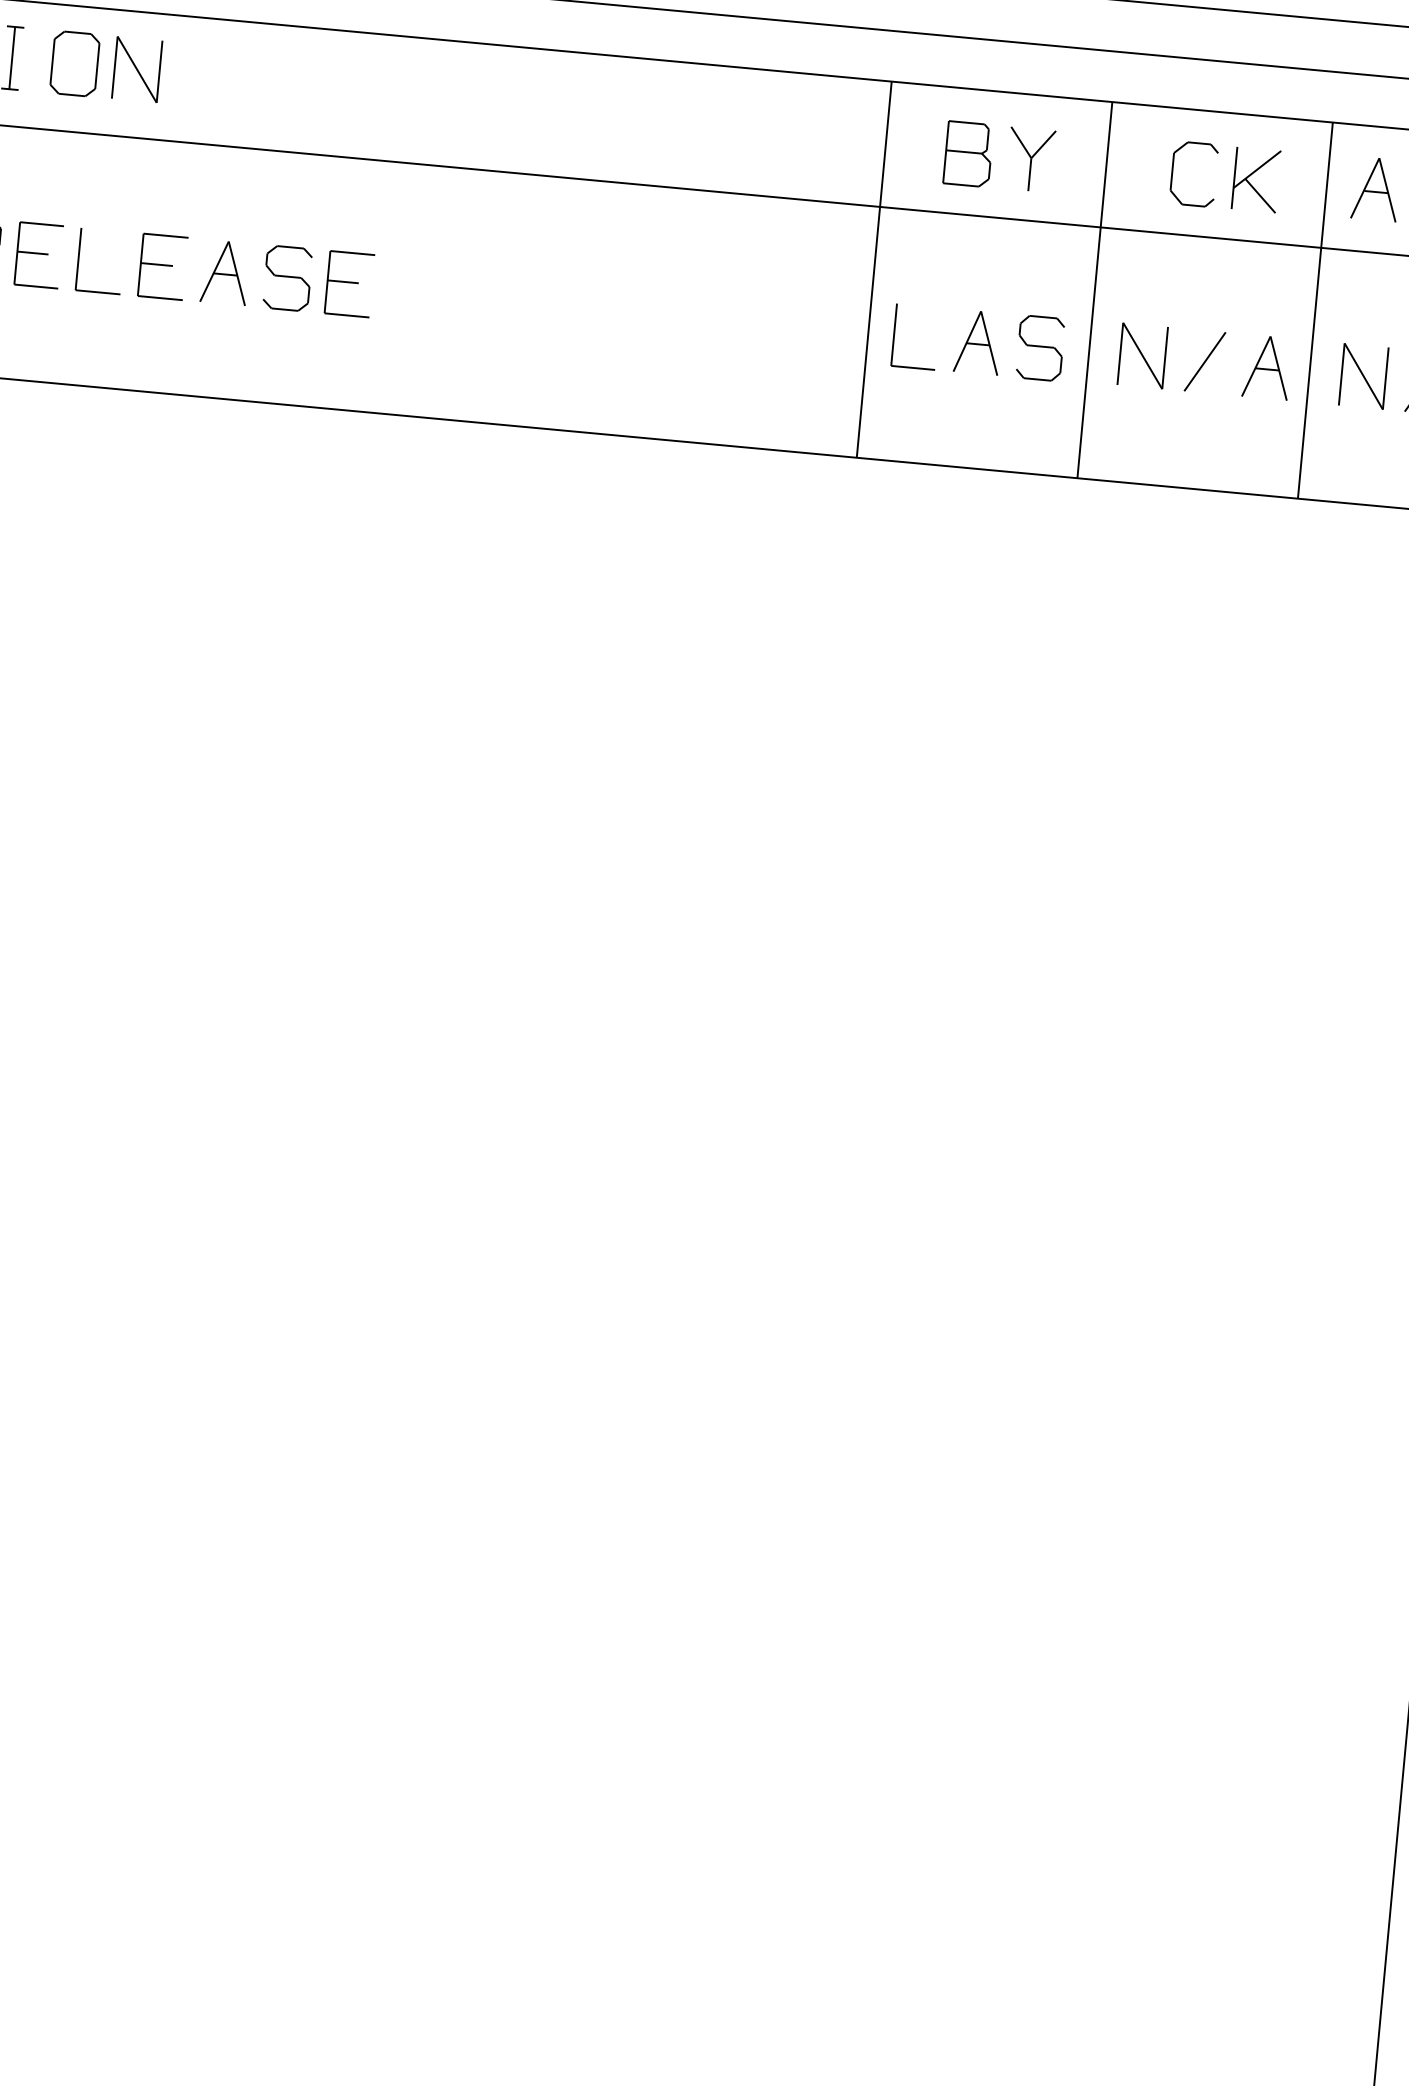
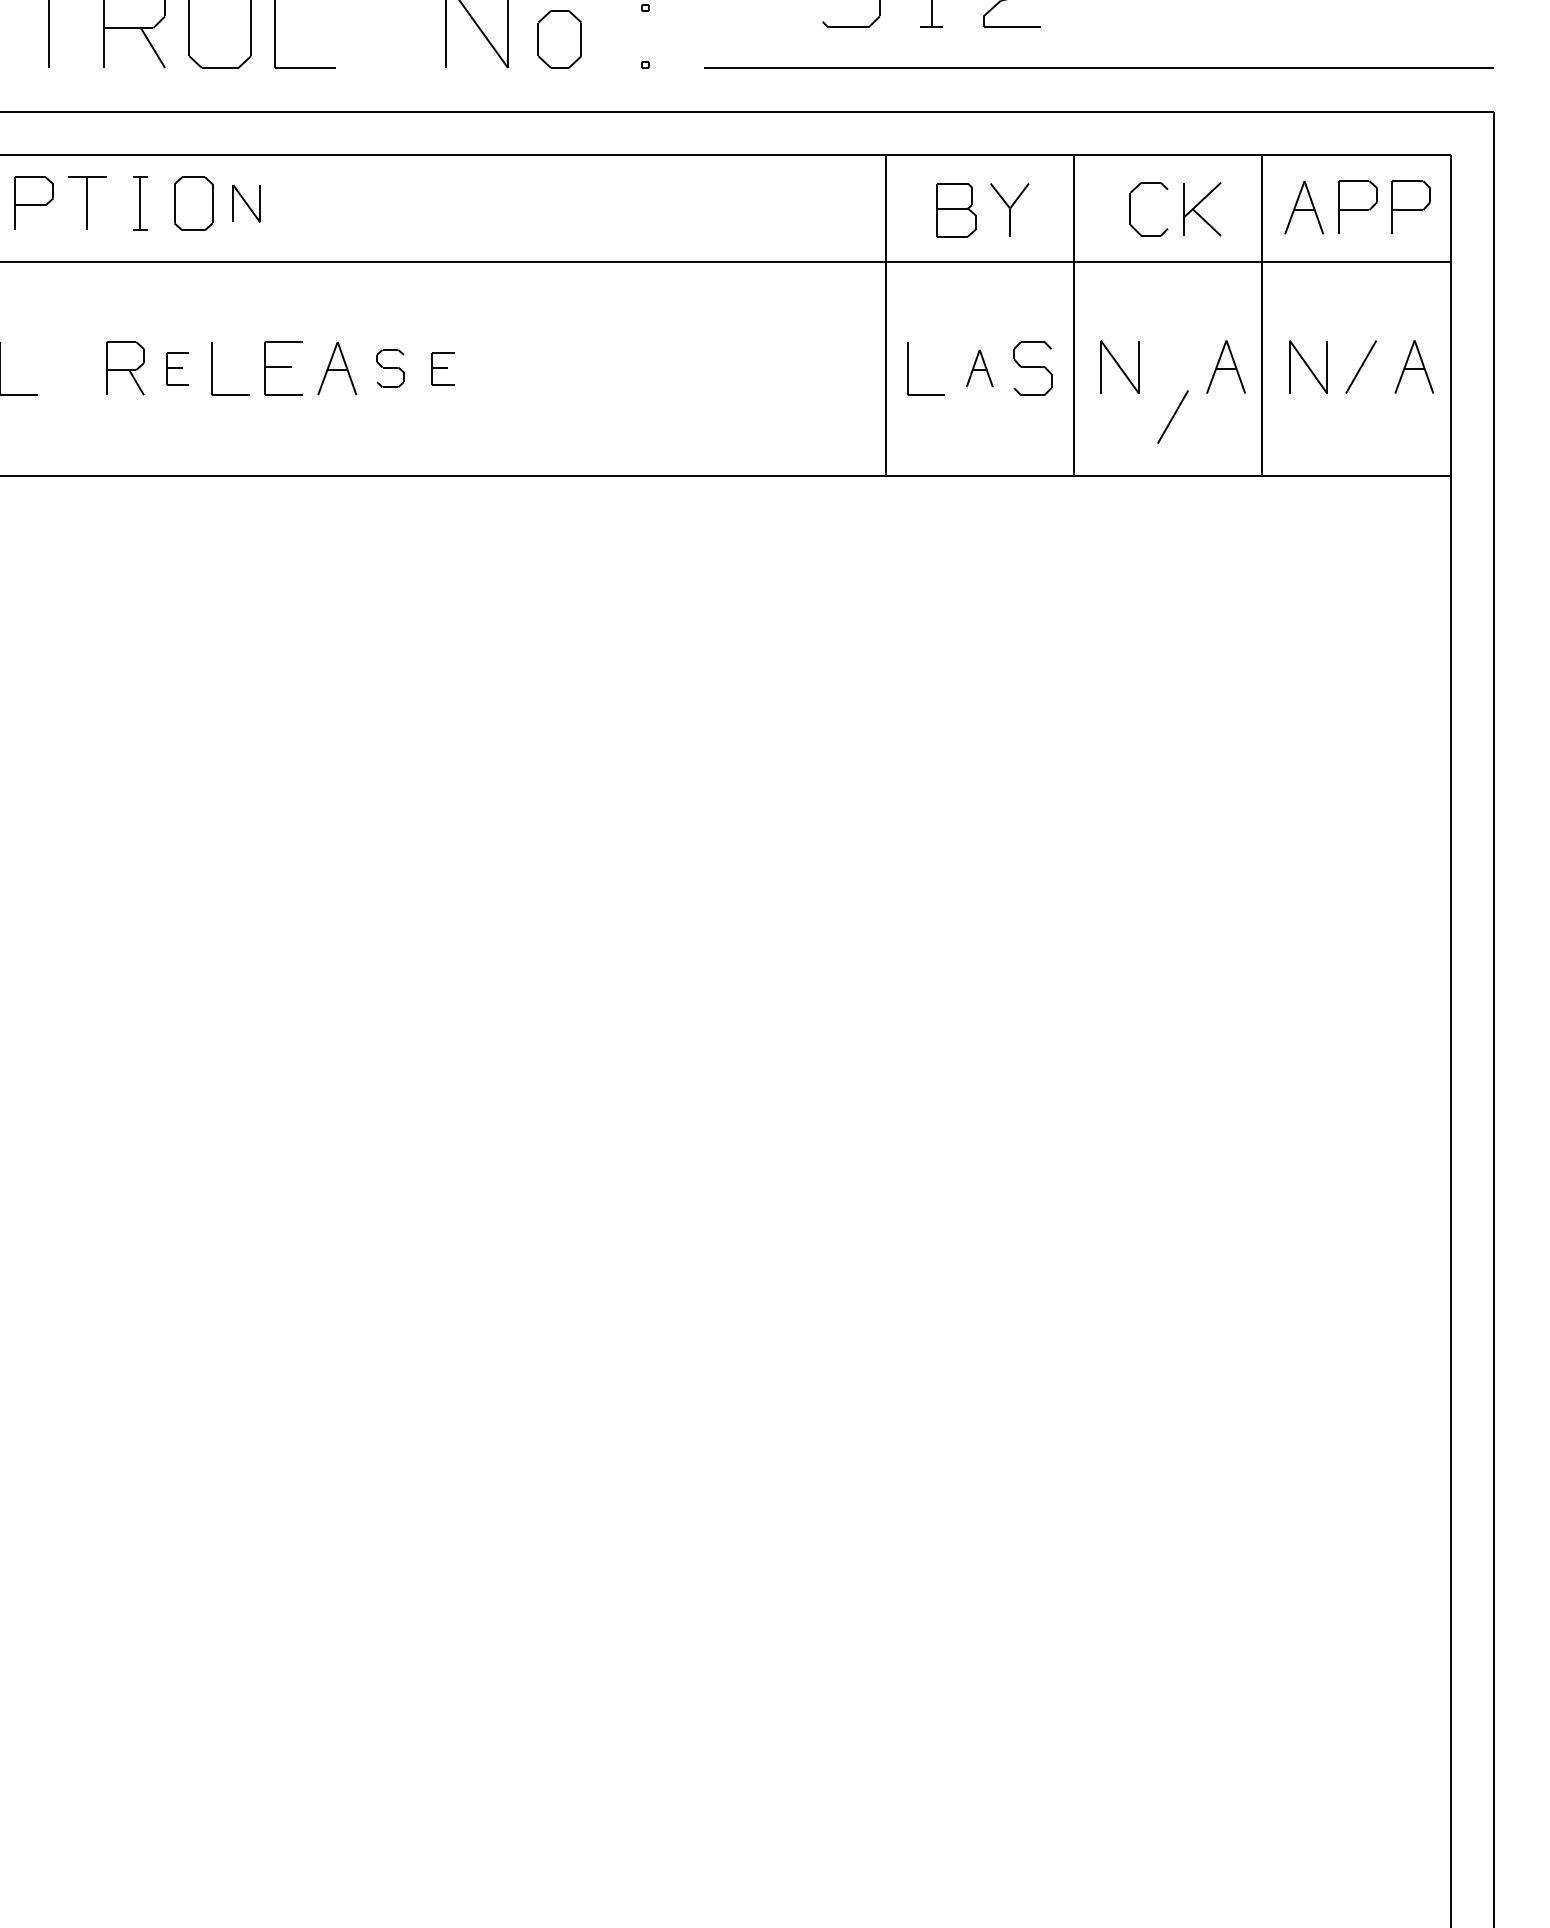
part: (136, 69) -> (246, 203), size x0.7
part: (38, 255) -> (177, 368), size x0.6
part: (287, 278) -> (390, 368), size x0.7
part: (348, 284) -> (442, 368), size x0.6
part: (978, 342) -> (979, 368), size x0.7
line: (1204, 361) -> (1172, 416), moved

